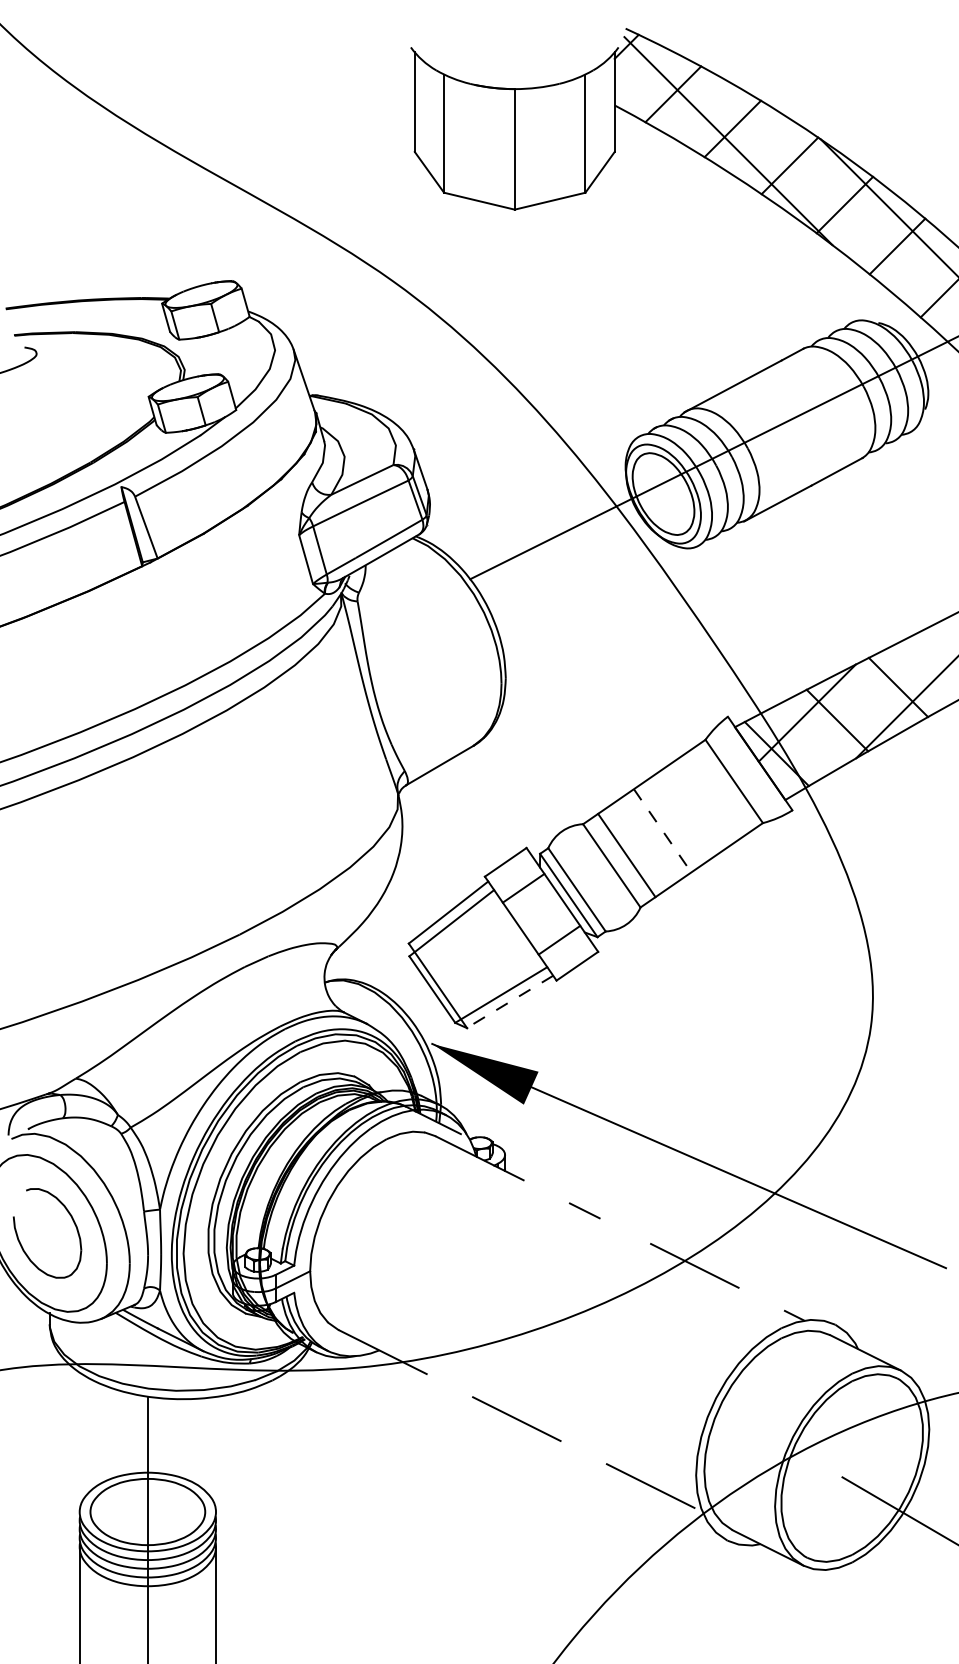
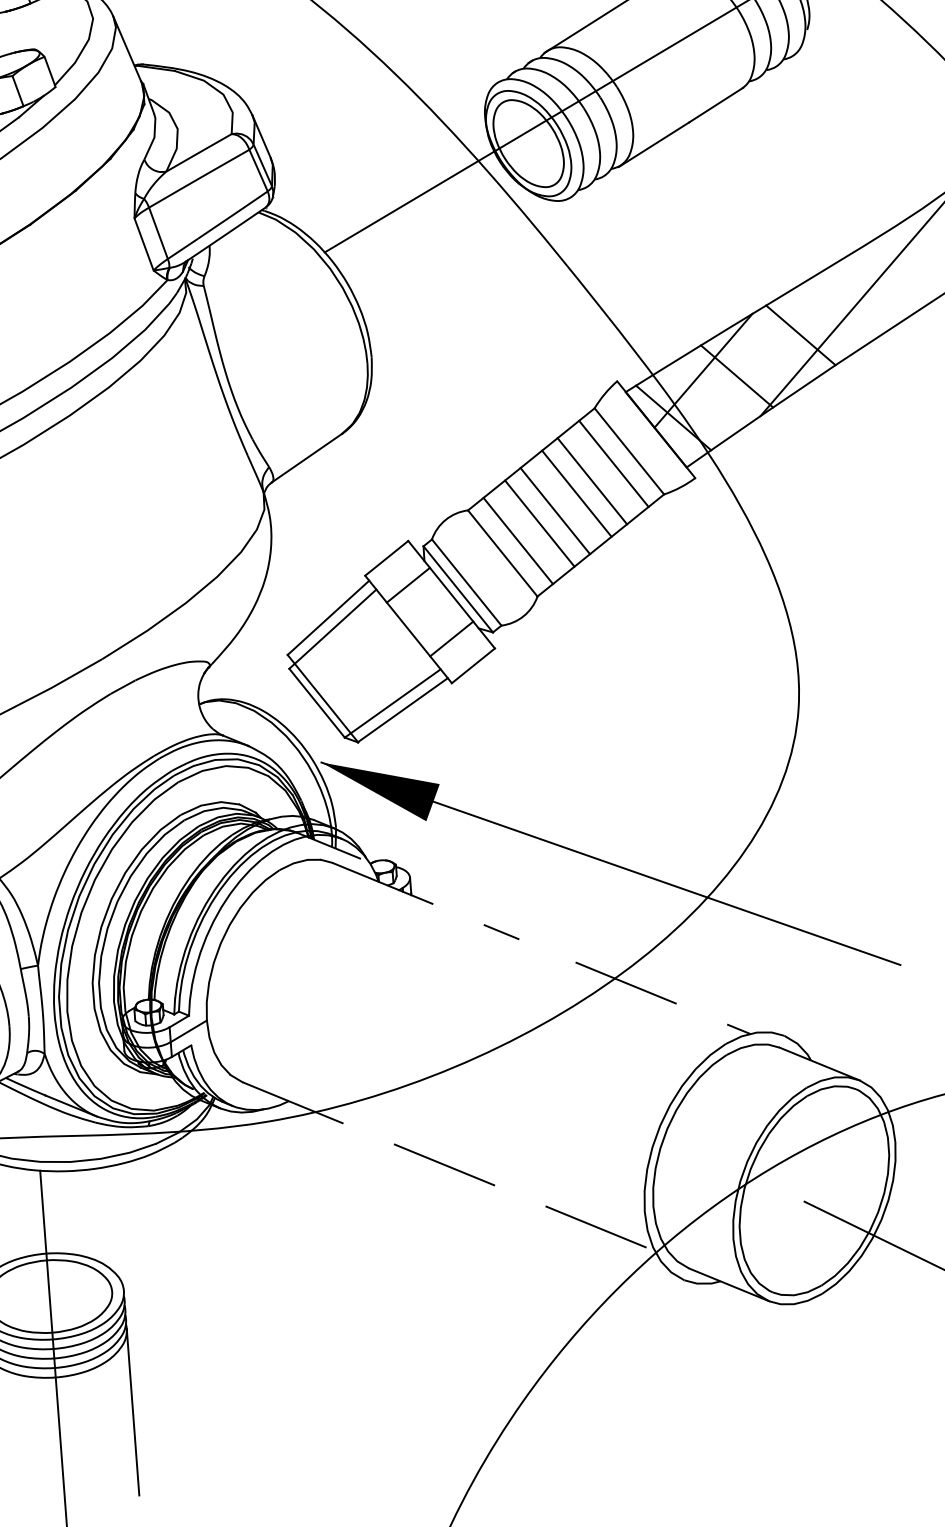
line: (718, 791) -> (613, 463), added
line: (698, 805) -> (592, 480), added
line: (683, 816) -> (576, 493), added
line: (662, 830) -> (555, 510), dashed -> solid
line: (647, 840) -> (539, 522), added
line: (509, 1001) -> (402, 709), dashed -> solid

